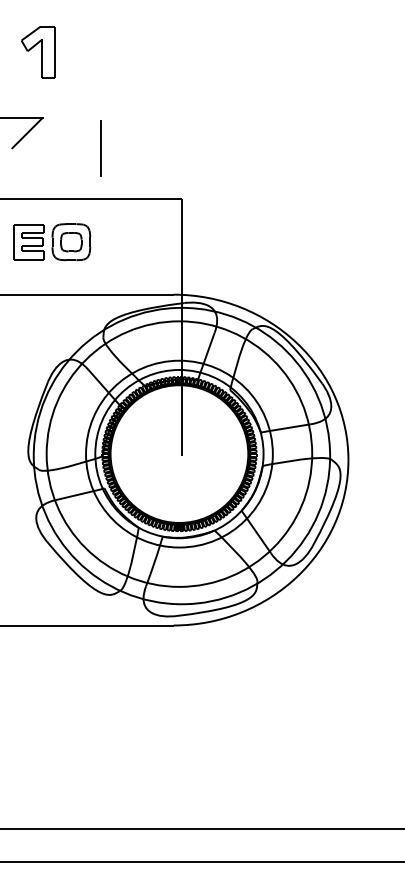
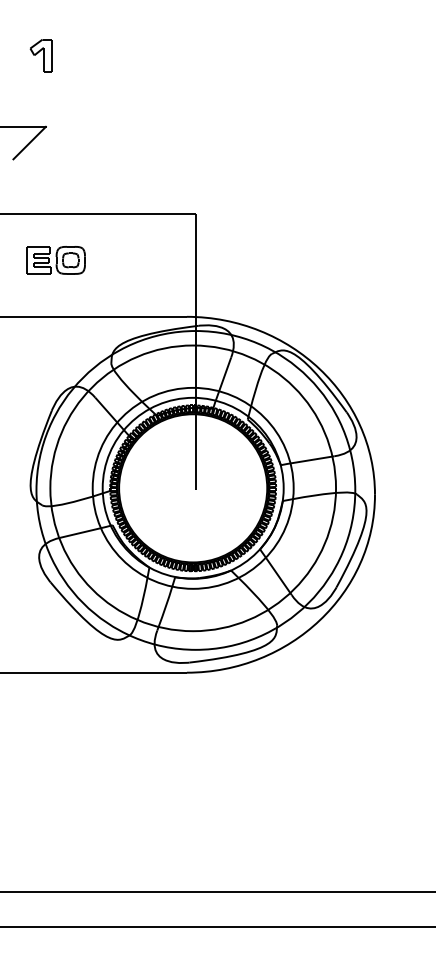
part: (37, 51) -> (40, 55), size x0.6
line: (101, 147) -> (109, 158), removed
part: (52, 242) -> (56, 260), size x0.7

